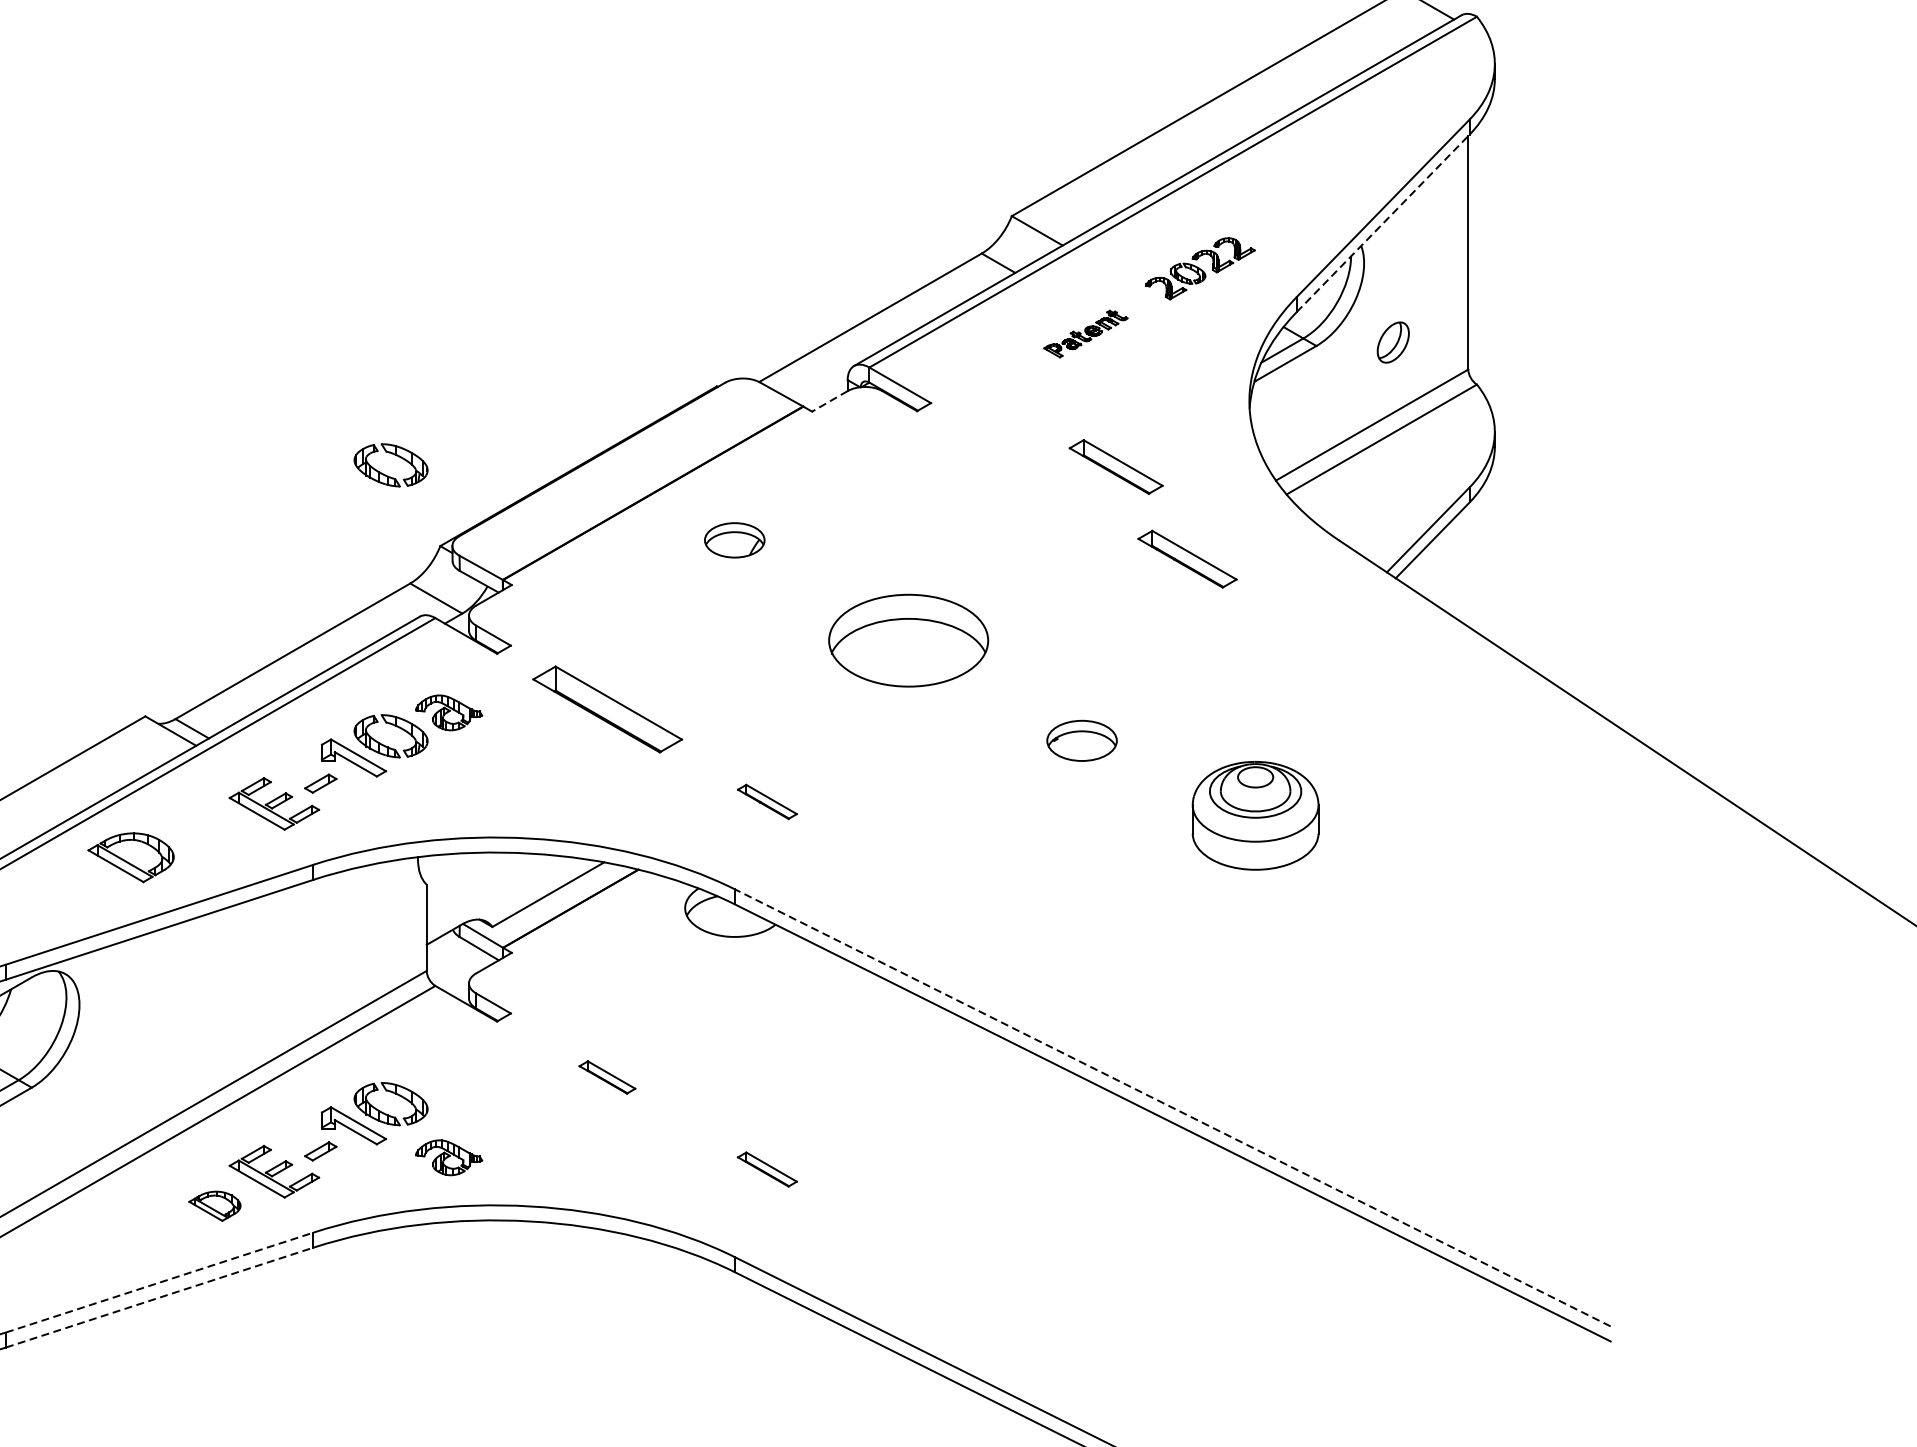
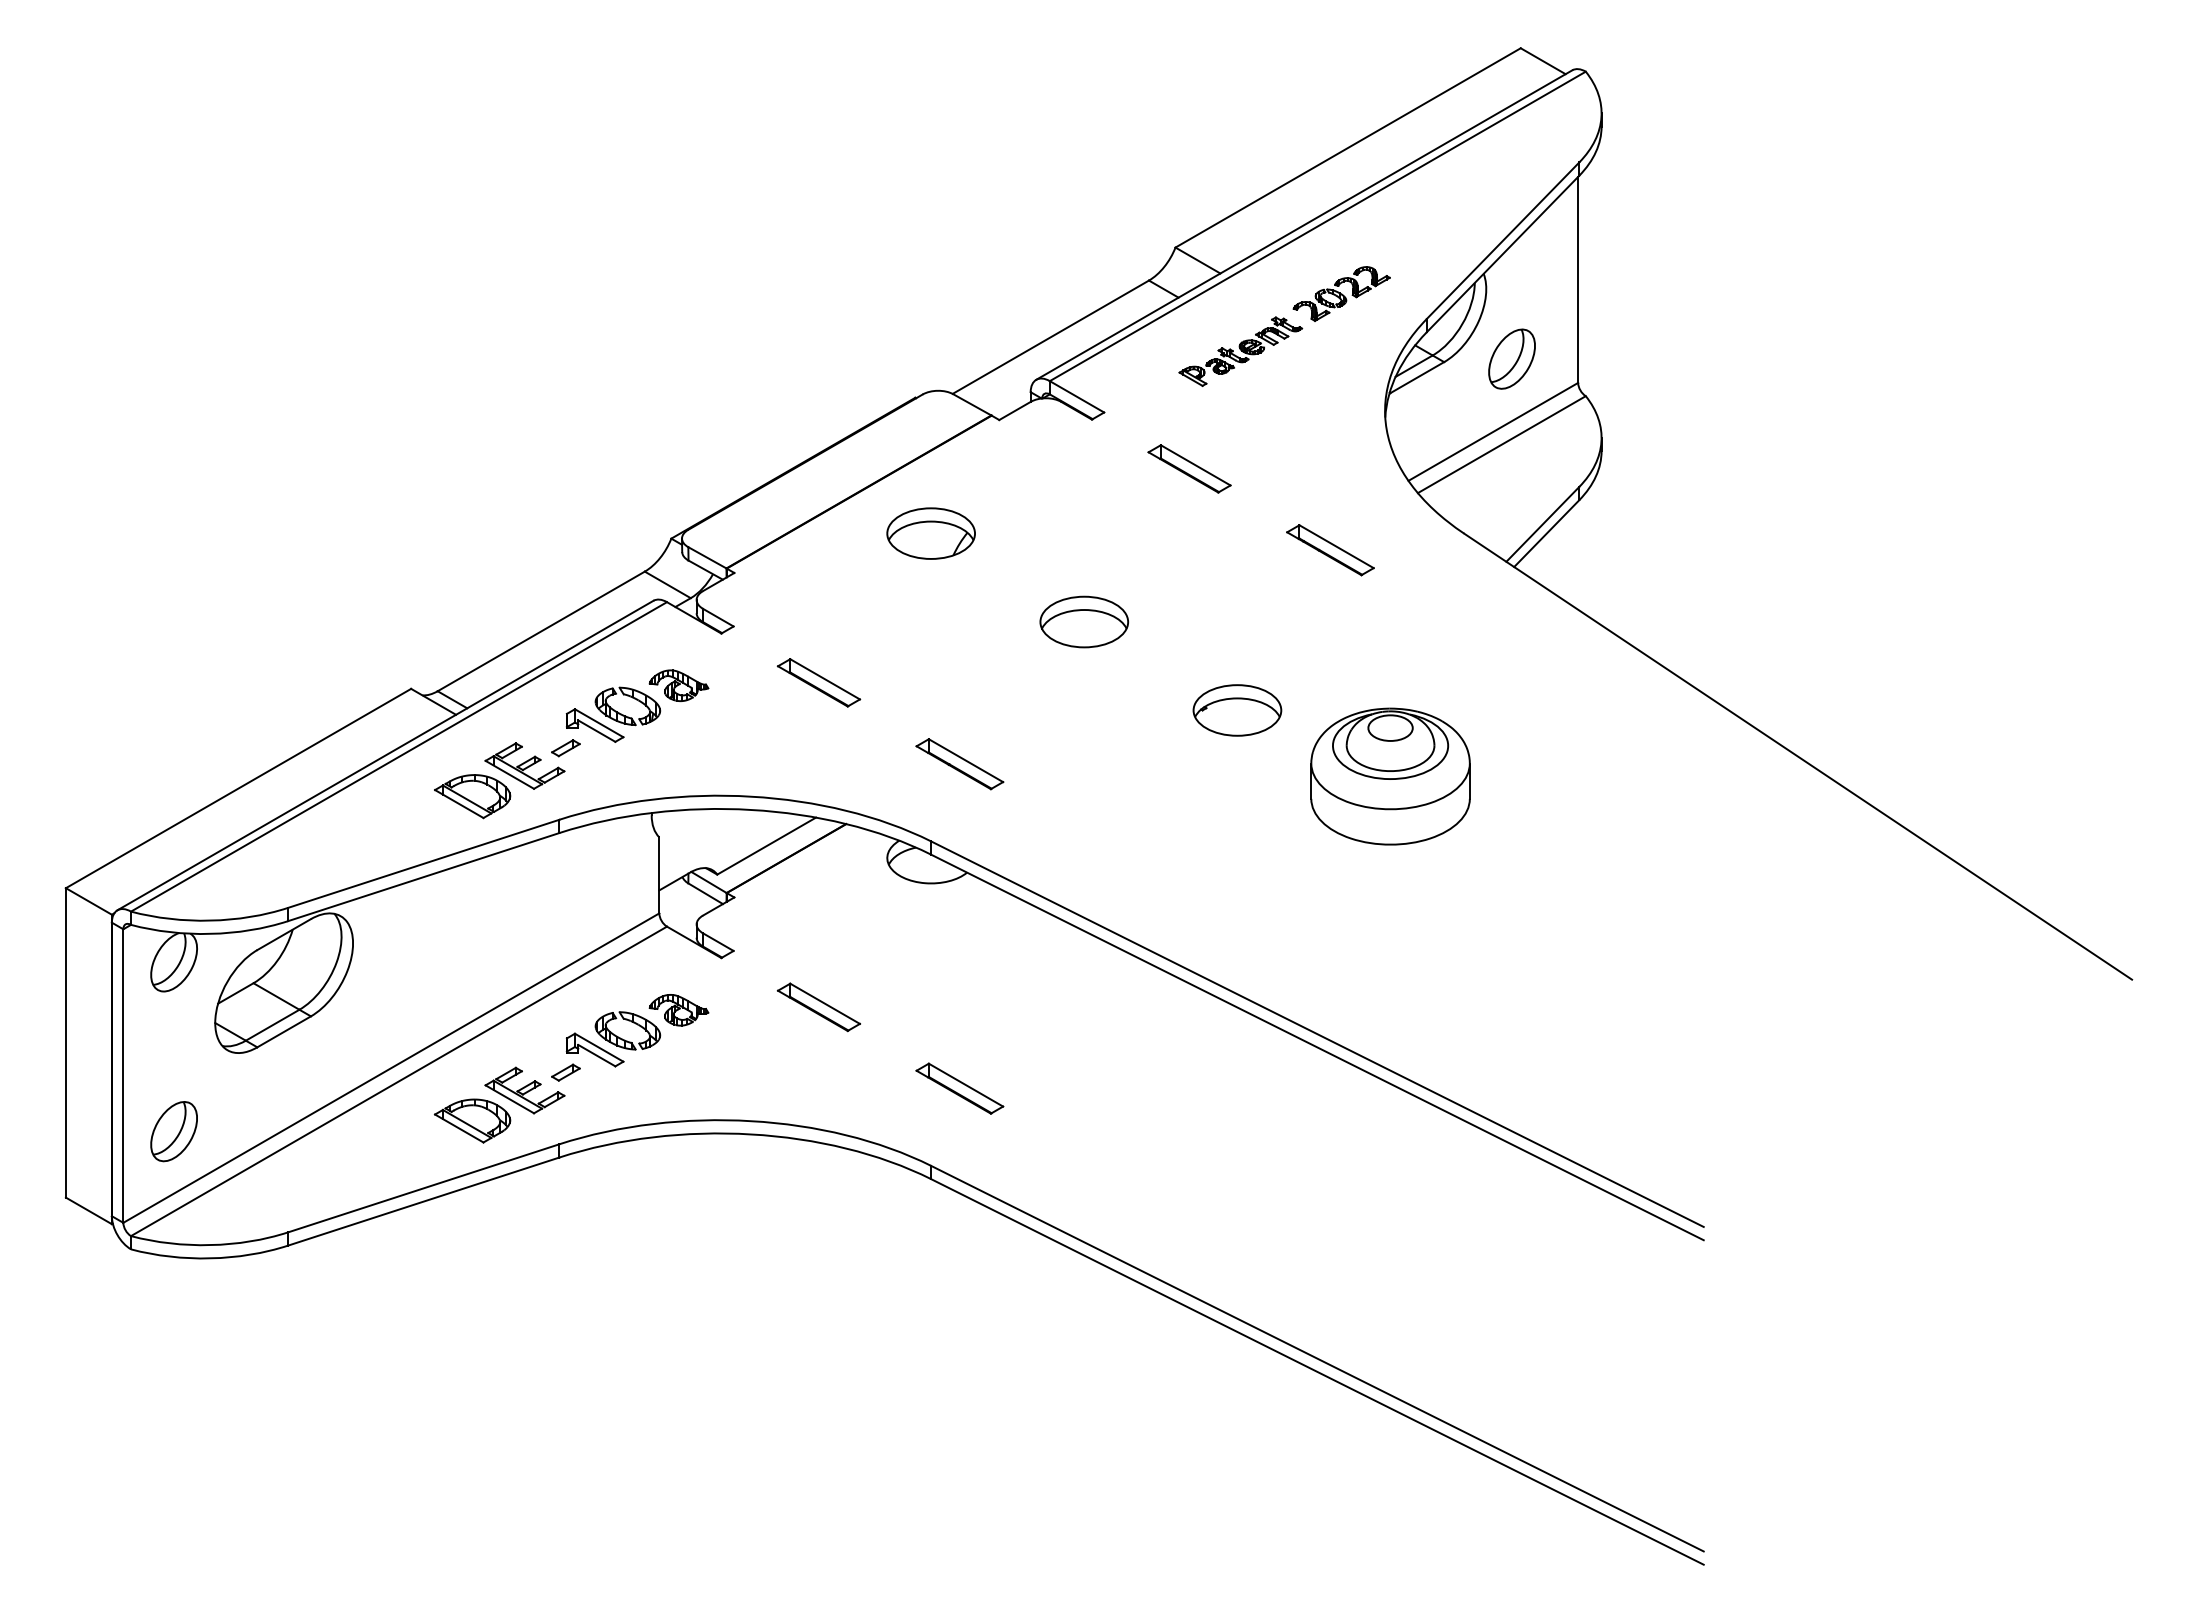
line: (1383, 222) -> (1503, 253), dashed -> solid
part: (1085, 333) -> (1240, 351), size x1.67
part: (1392, 341) -> (1511, 358), size x1.67
line: (829, 401) -> (1014, 411), dashed -> solid
part: (1116, 466) -> (1189, 468), moved
part: (386, 474) -> (623, 475), removed
part: (734, 540) -> (930, 533), size x1.67
part: (907, 640) -> (1083, 621), size x0.62
part: (607, 709) -> (818, 682), size x0.62
part: (1082, 740) -> (1237, 710), size x1.43
part: (766, 802) -> (959, 764), size x1.67
part: (1255, 815) -> (1390, 776), size x1.43
part: (131, 857) -> (472, 796), moved
part: (607, 1077) -> (818, 1007), size x1.67
line: (1172, 1108) -> (1317, 1034), dashed -> solid
part: (448, 1158) -> (678, 1010), moved
part: (766, 1169) -> (959, 1088), size x1.67
part: (214, 1205) -> (472, 1120), size x1.67
line: (159, 1282) -> (423, 1188), dashed -> solid
line: (159, 1297) -> (423, 1201), dashed -> solid

